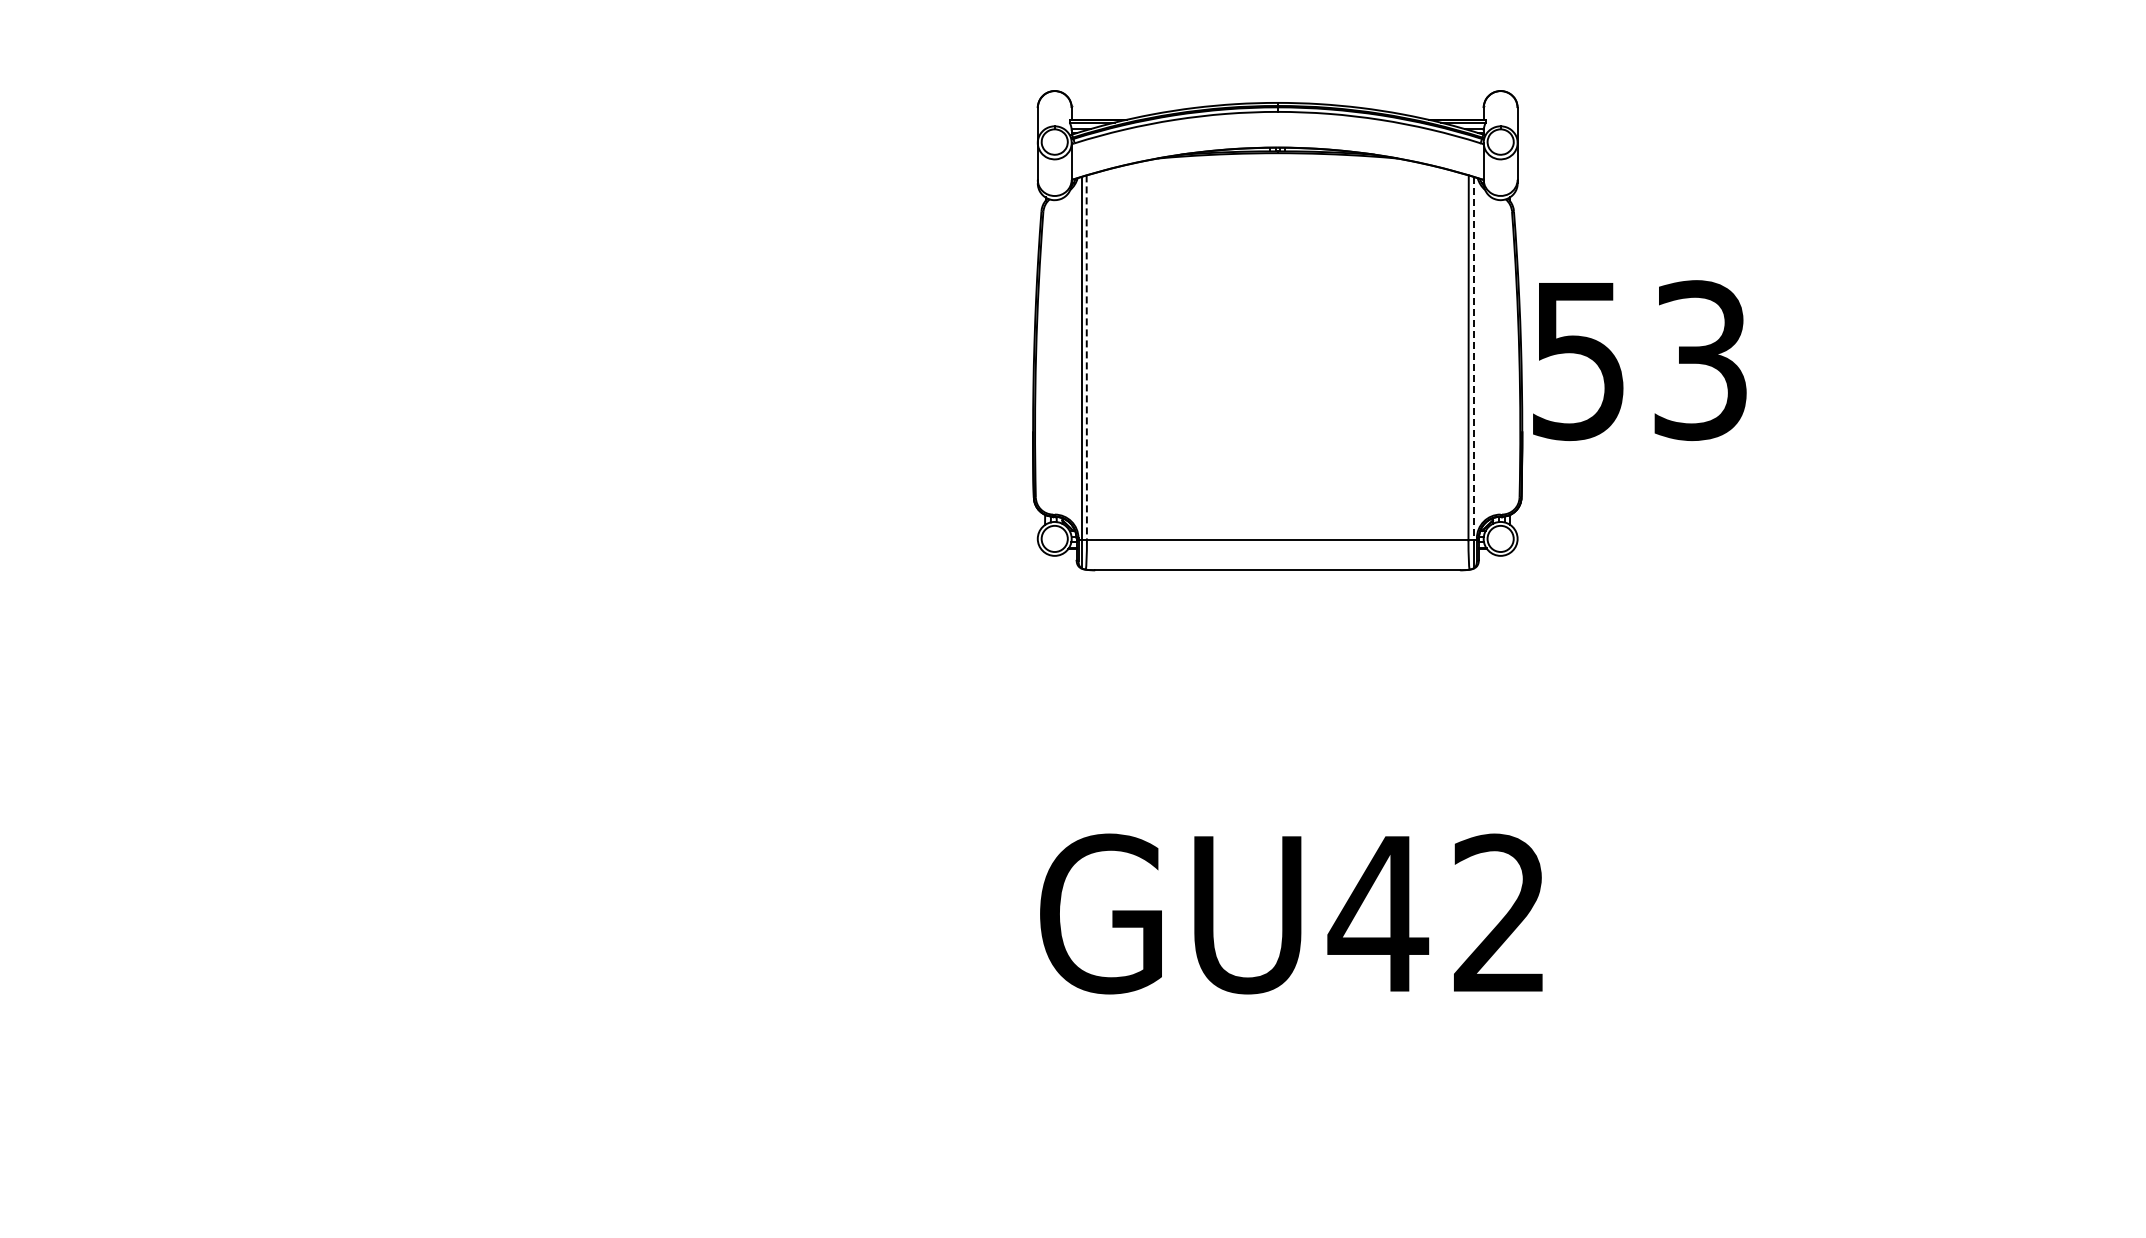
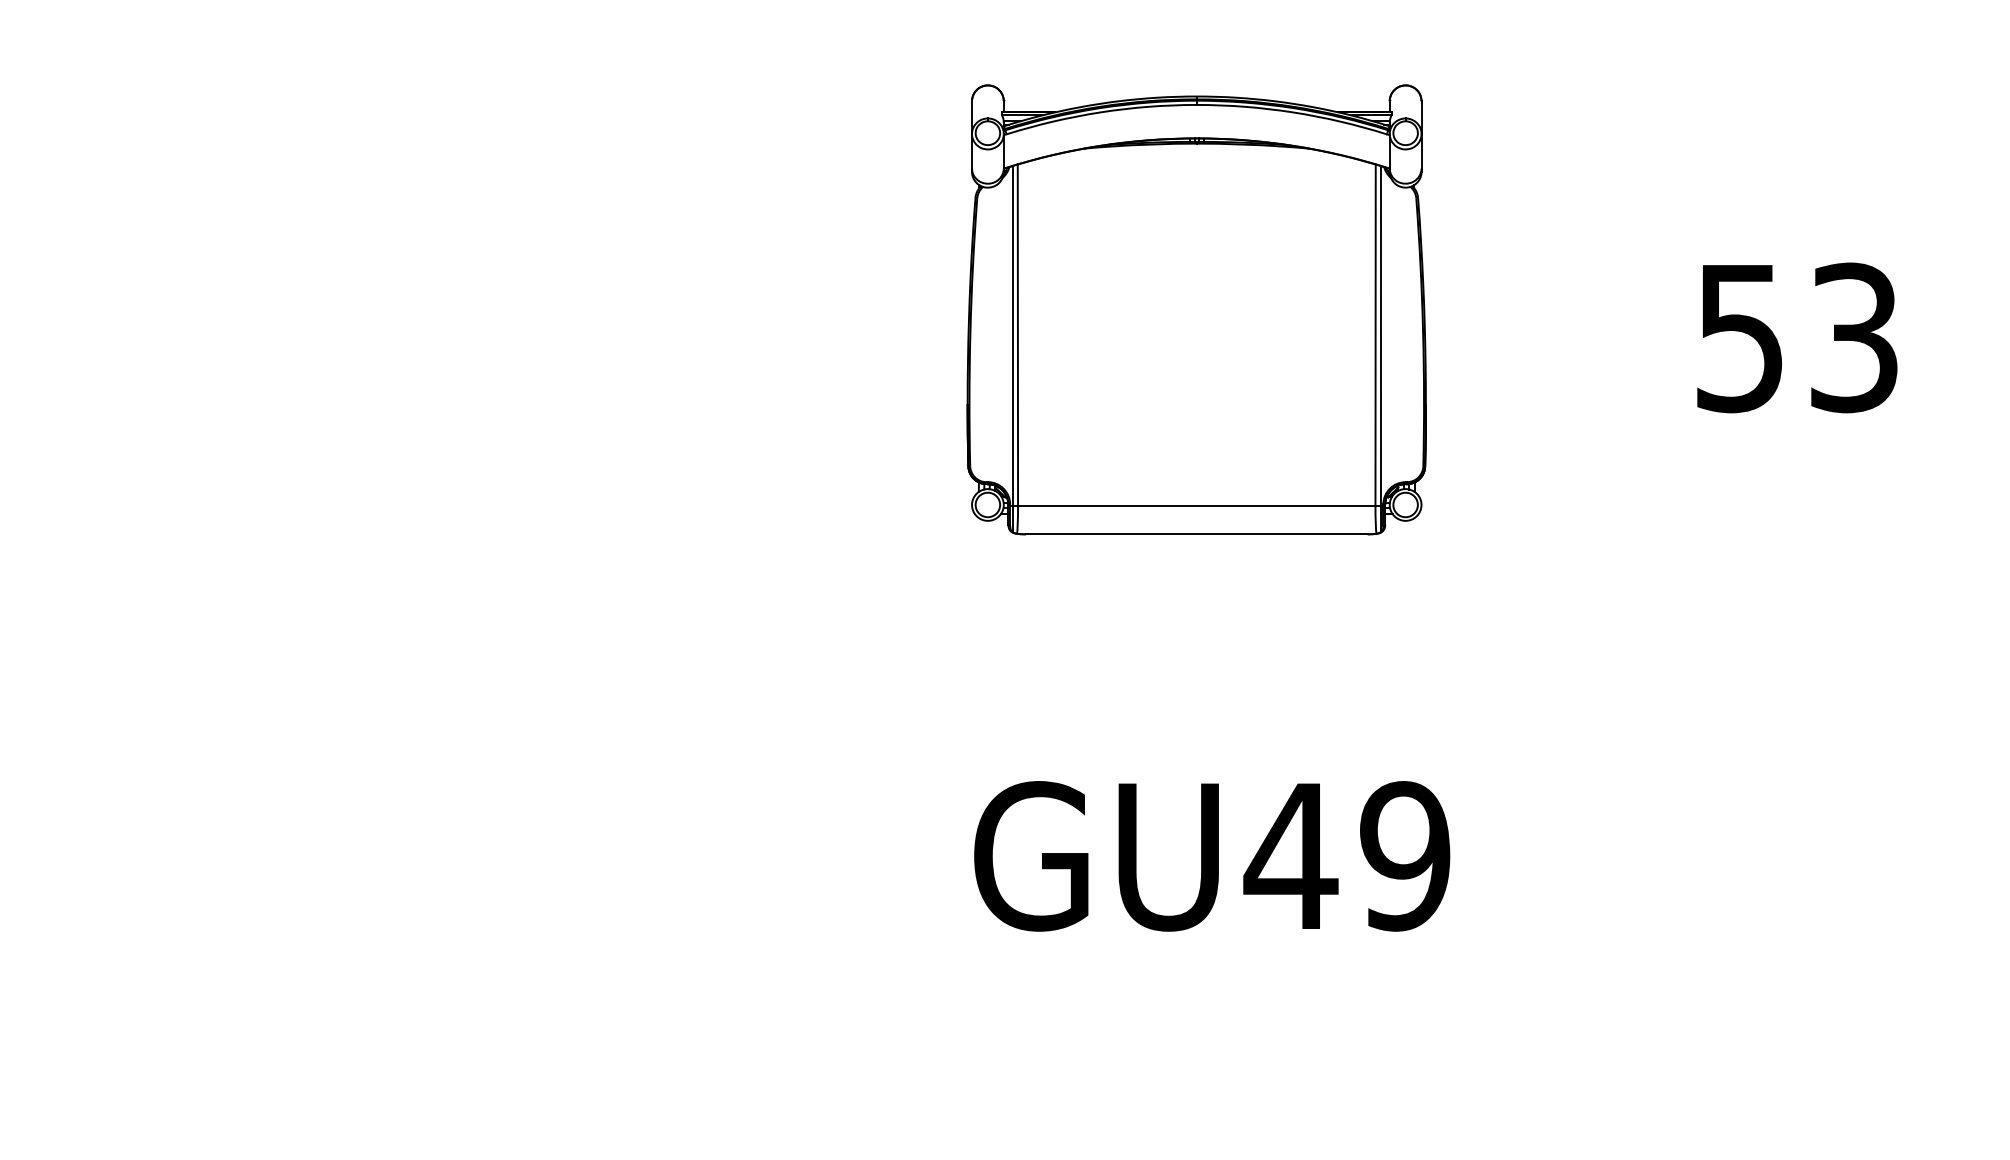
line: (1086, 358) -> (1017, 335), dashed -> solid
line: (1473, 358) -> (1380, 335), dashed -> solid
text: (1639, 360) -> (1797, 337), moved
text: (1500, 913) -> (1405, 855), GU42 -> GU49

